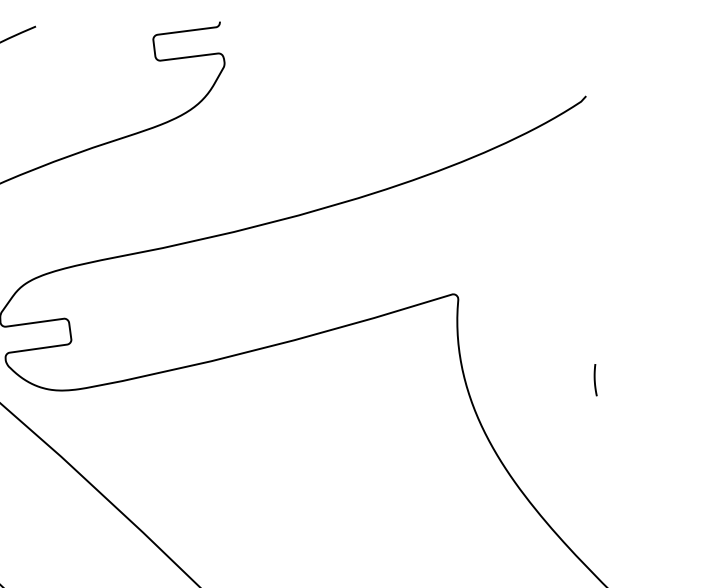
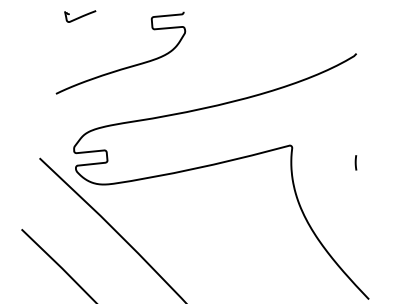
curve: (594, 379) -> (355, 162), moved

